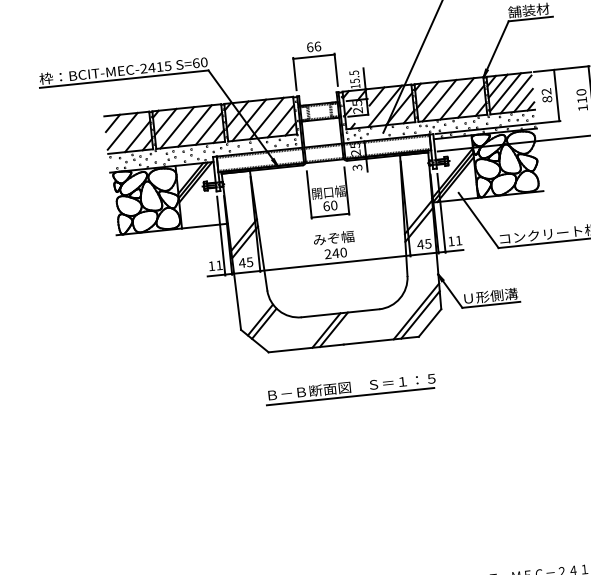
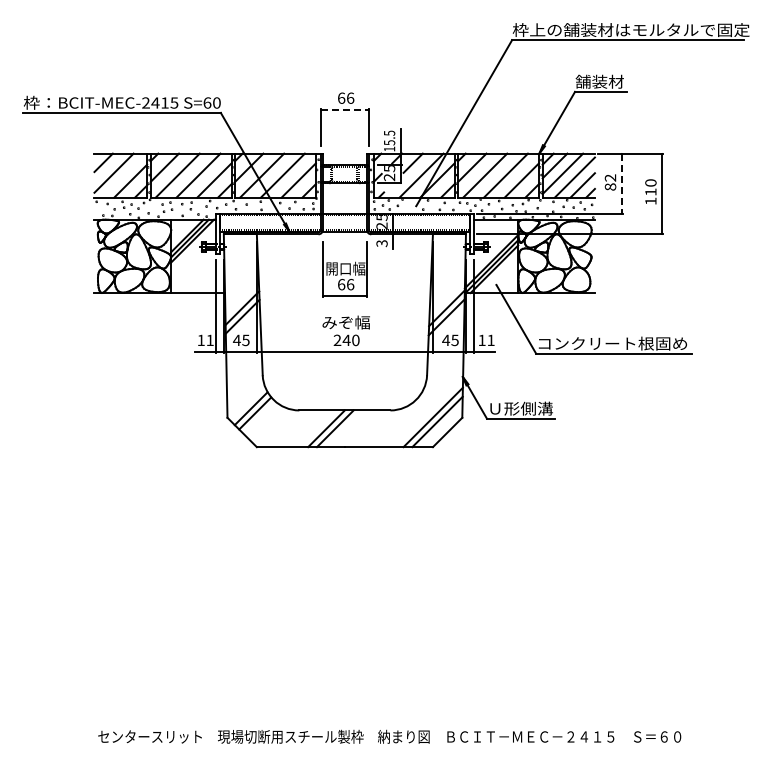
line: (314, 56) -> (345, 109), solid -> dashed
line: (556, 96) -> (621, 184), solid -> dashed
text: (334, 205) -> (350, 284), 60 -> 66
part: (350, 388) -> (347, 499), removed

